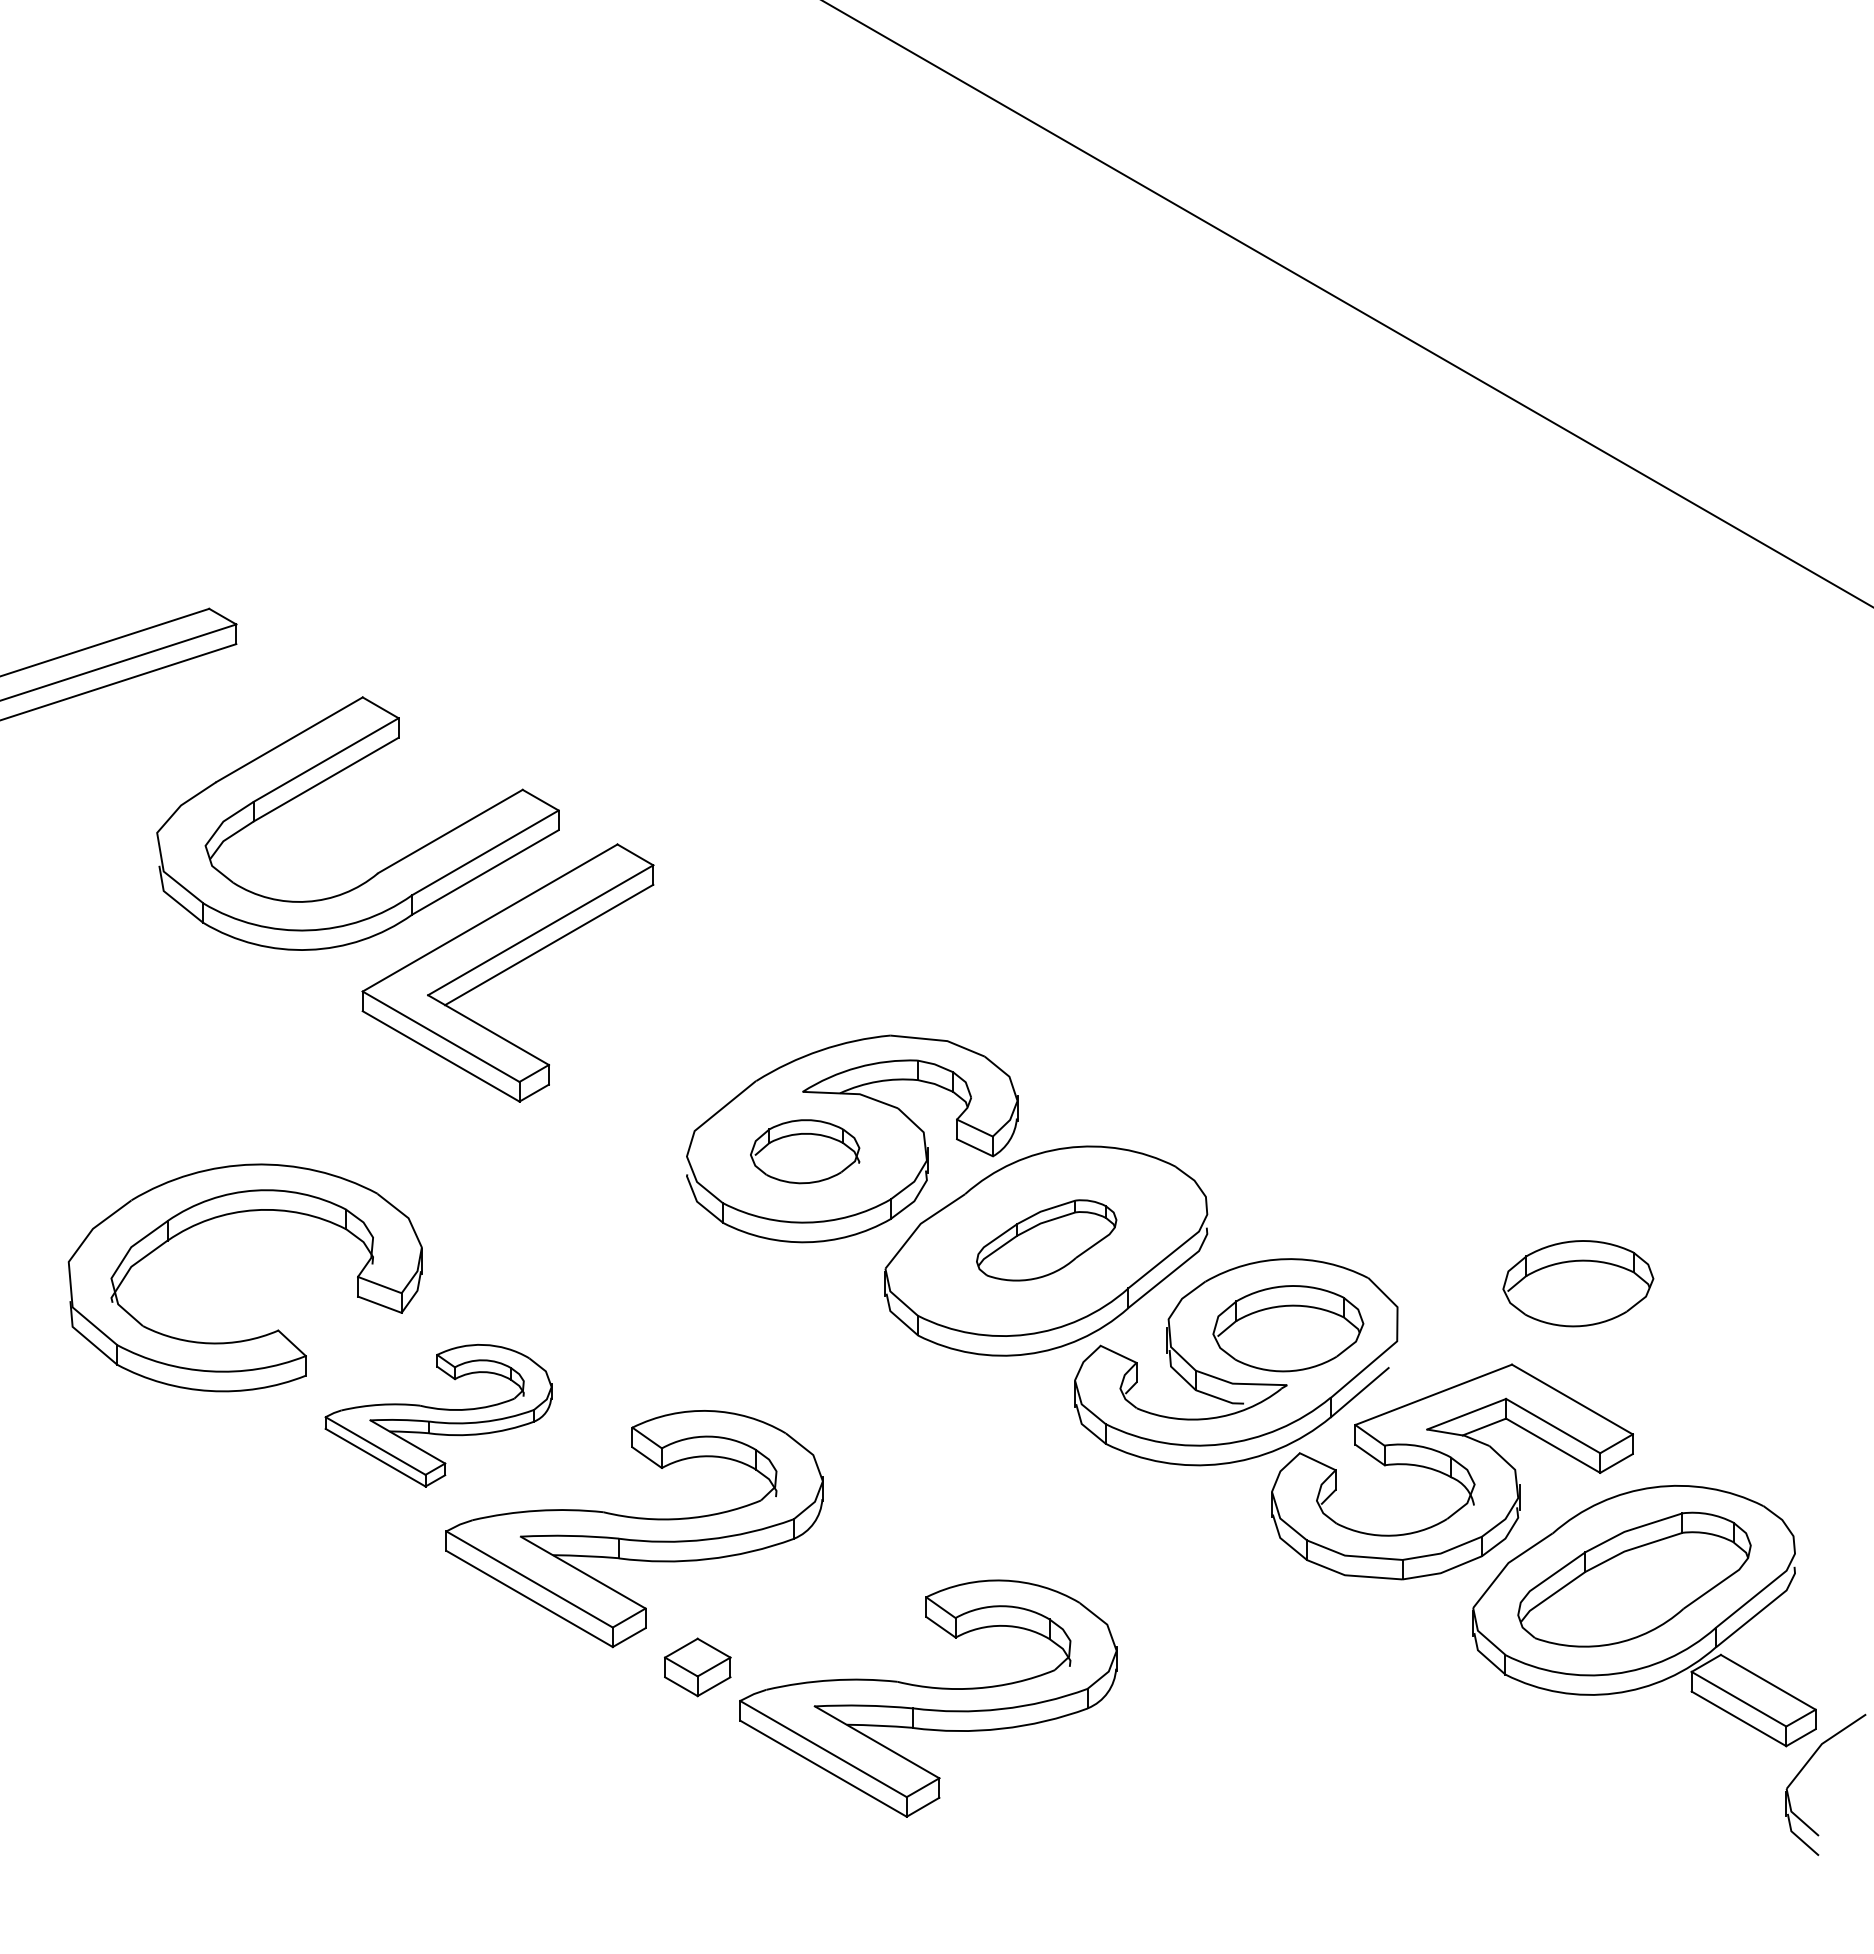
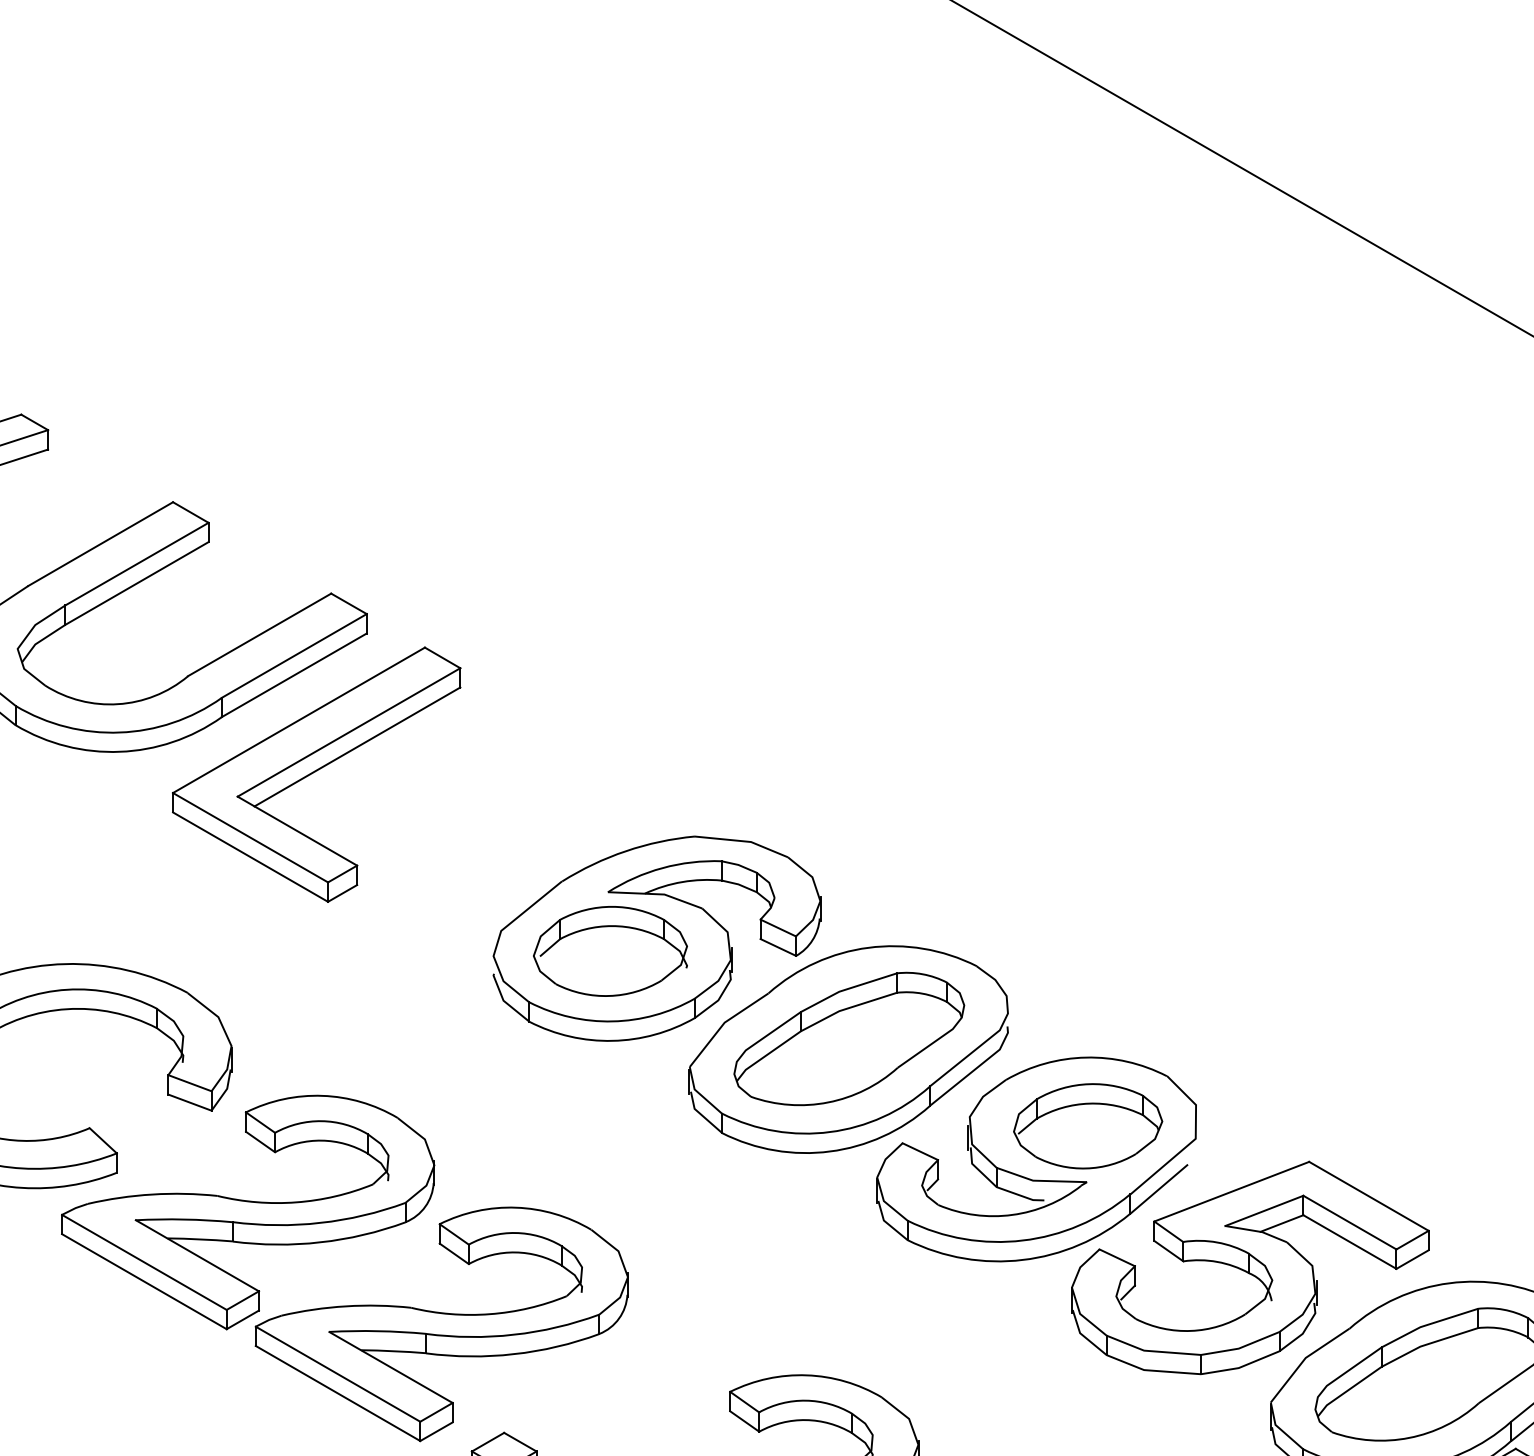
part: (804, 1151) -> (609, 951), size x1.43
part: (1046, 1240) -> (849, 1039), size x1.67
part: (1578, 1283) -> (1374, 1081), removed
part: (438, 1415) -> (247, 1212), size x1.67

